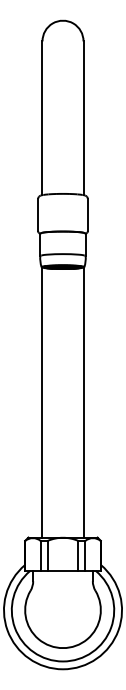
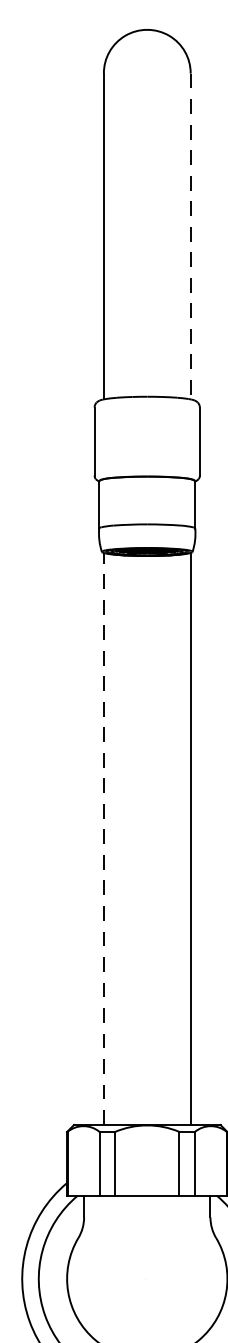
line: (83, 118) -> (190, 237), solid -> dashed
line: (42, 402) -> (103, 838), solid -> dashed

